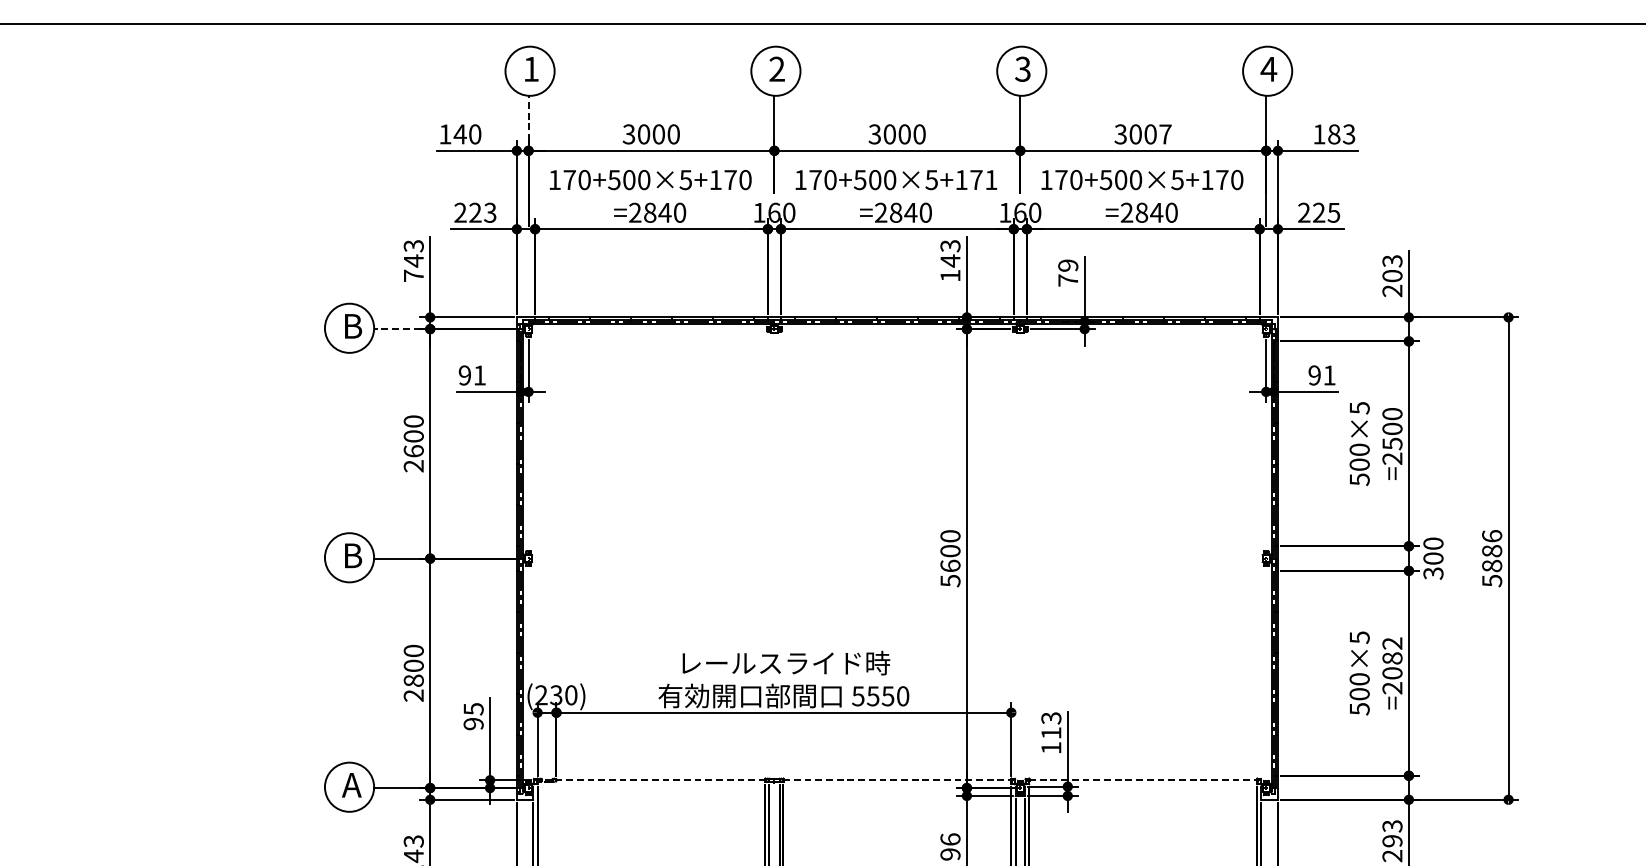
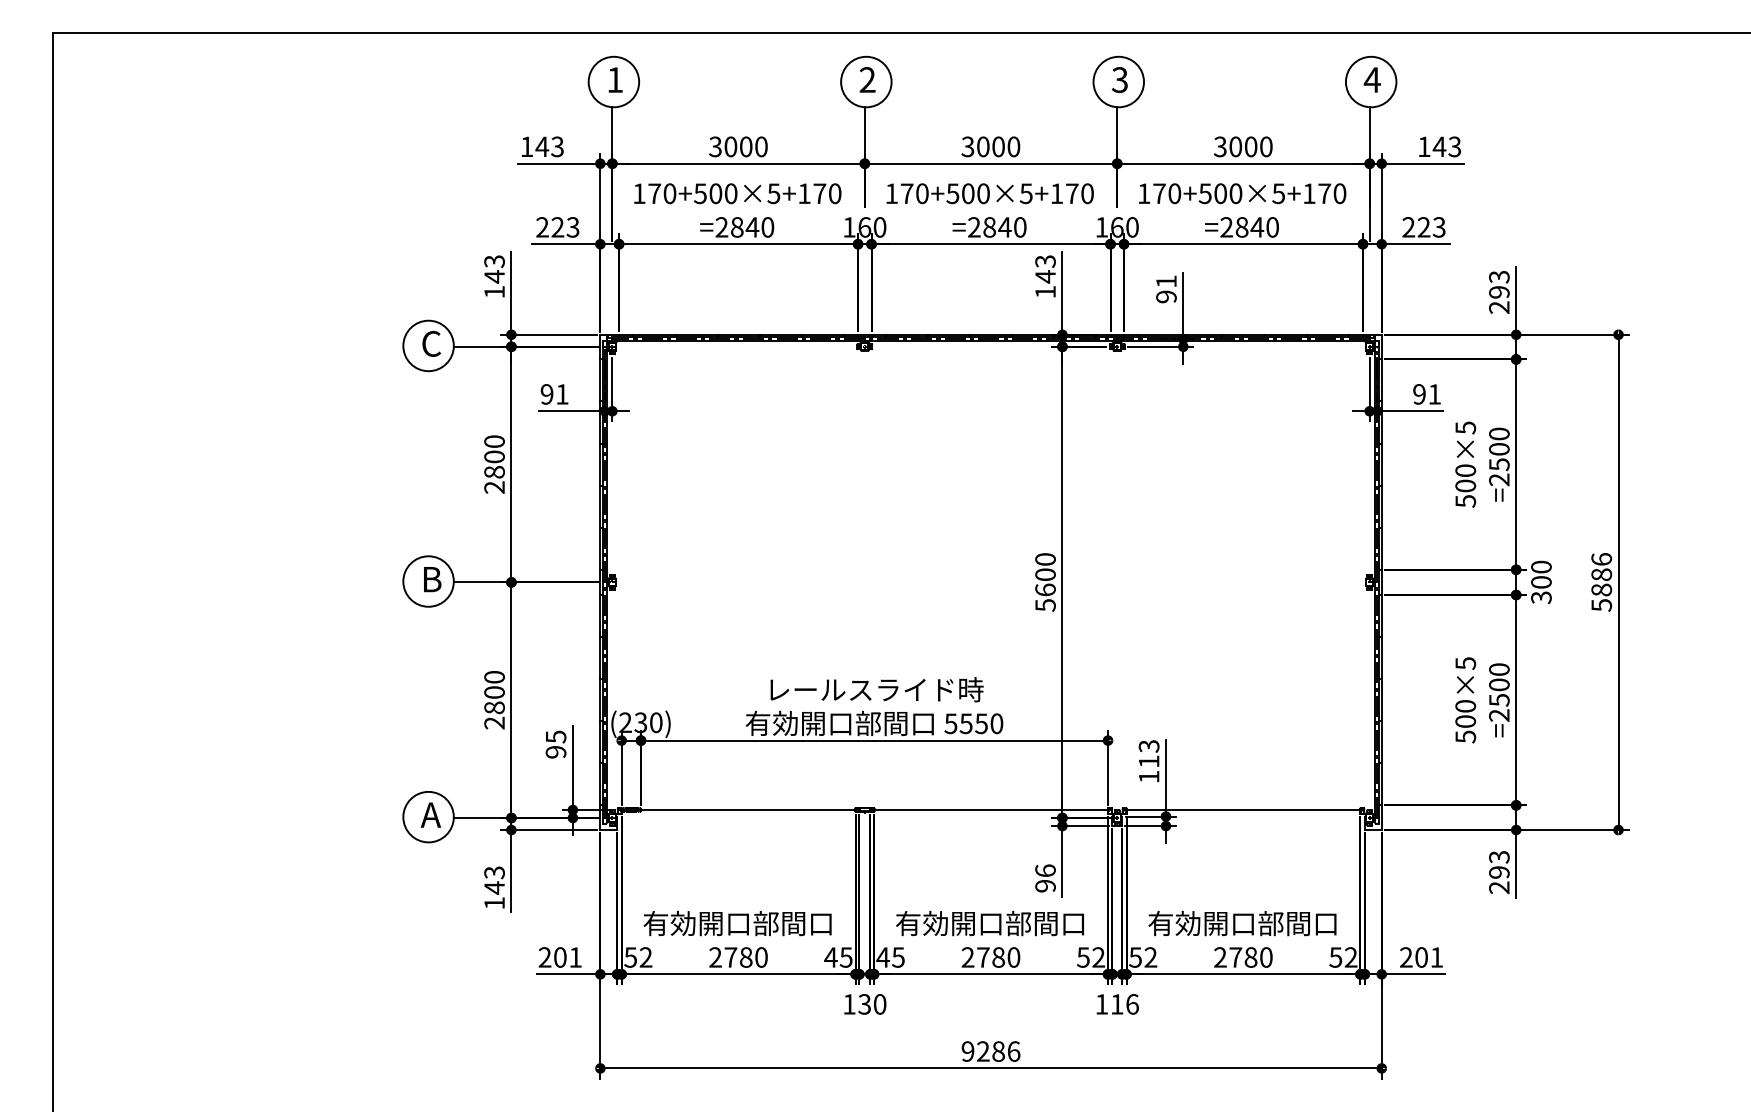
line: (528, 117) -> (612, 129), dashed -> solid
text: (475, 134) -> (557, 146), 140 -> 143
text: (1165, 134) -> (1266, 146), 3007 -> 3000
text: (1334, 134) -> (1439, 146), 183 -> 143
text: (991, 179) -> (1087, 193), 170+500×5+171 -> 170+500×5+170
text: (1334, 212) -> (1439, 227), 225 -> 223
text: (1068, 273) -> (1166, 289), 79 -> 91
text: (413, 275) -> (494, 291), 743 -> 143
text: (1392, 276) -> (1499, 292), 203 -> 293
text: (352, 325) -> (431, 343), B -> C
line: (397, 328) -> (477, 346), dashed -> solid
text: (413, 450) -> (494, 471), 2600 -> 2800
text: (1392, 658) -> (1499, 684), =2082 -> =2500
line: (651, 779) -> (738, 809), dashed -> solid
line: (897, 779) -> (991, 809), dashed -> solid
line: (1143, 779) -> (1243, 809), dashed -> solid

